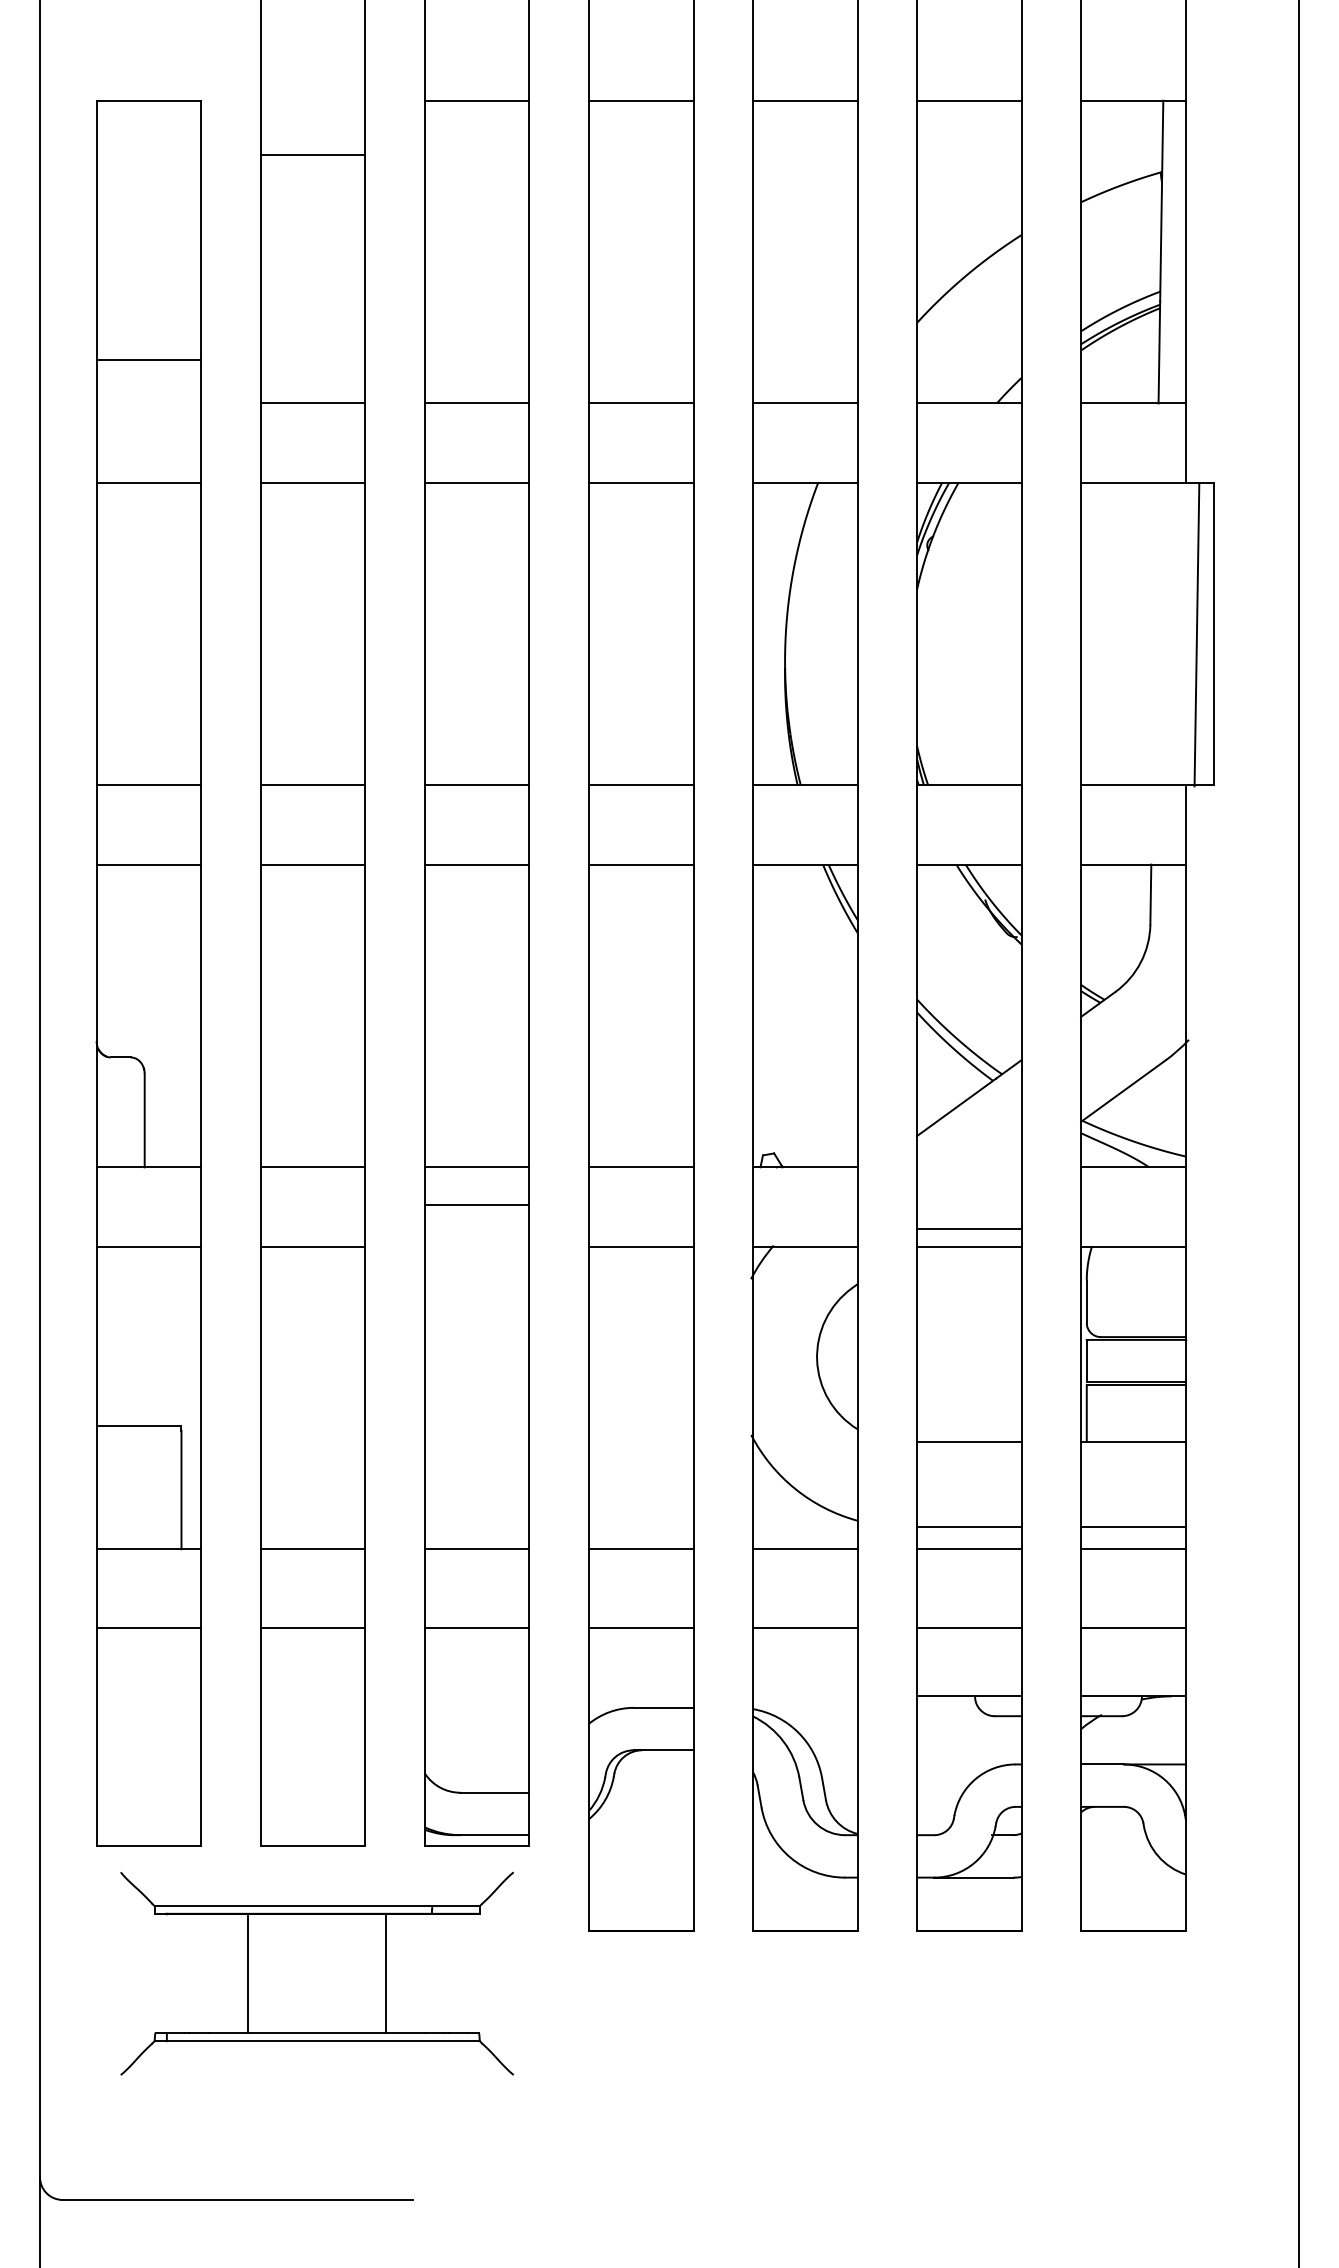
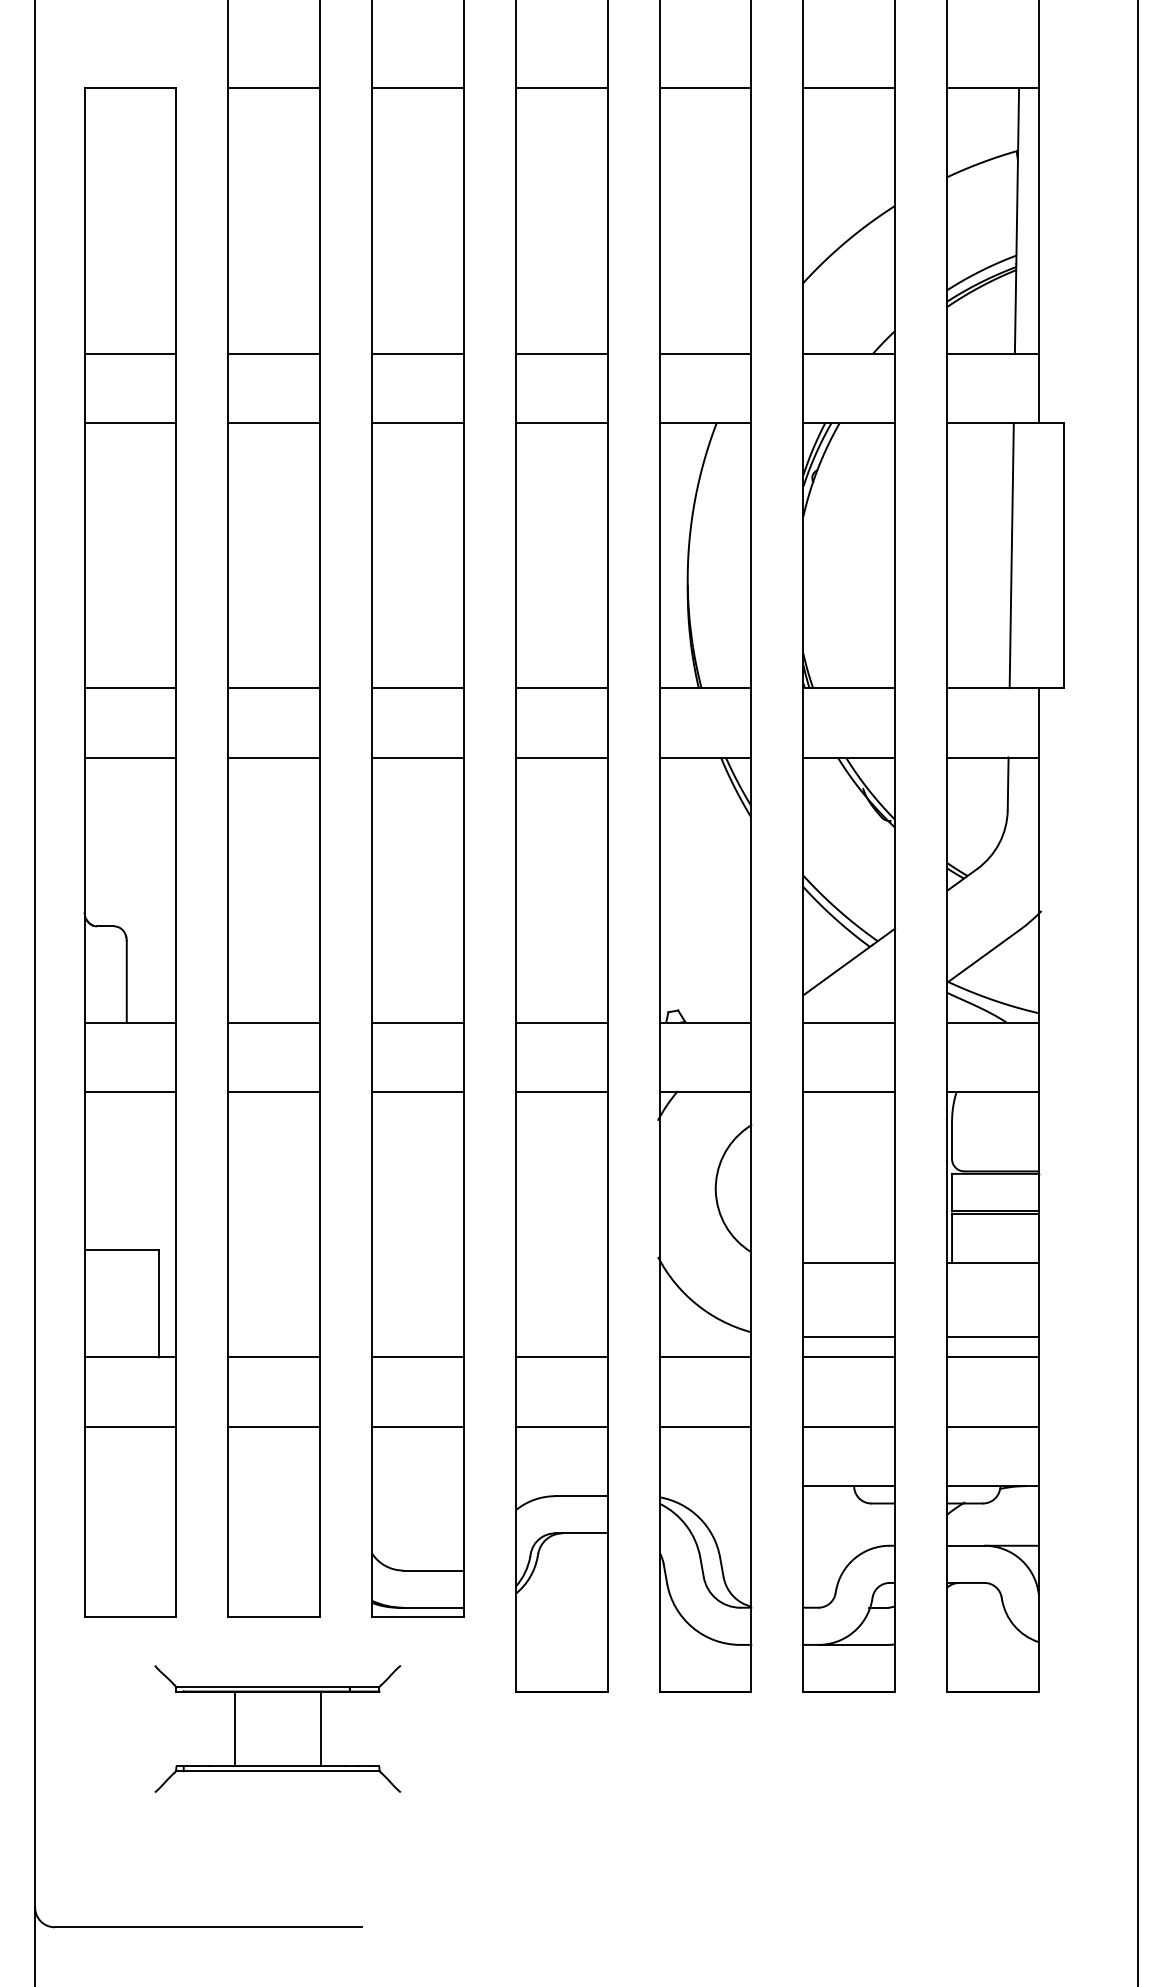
line: (312, 154) -> (273, 88), moved
line: (148, 360) -> (130, 353), moved
line: (1196, 634) -> (1011, 555), moved
line: (476, 1204) -> (417, 1092), moved
line: (969, 1229) -> (849, 1022), moved
part: (316, 1973) -> (277, 1728), size x0.71

